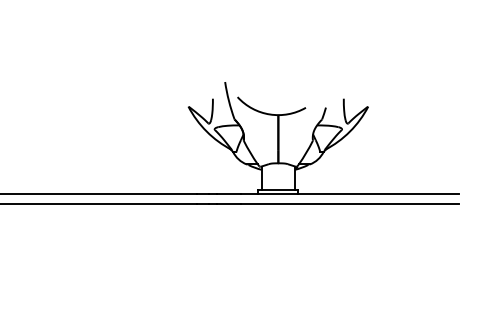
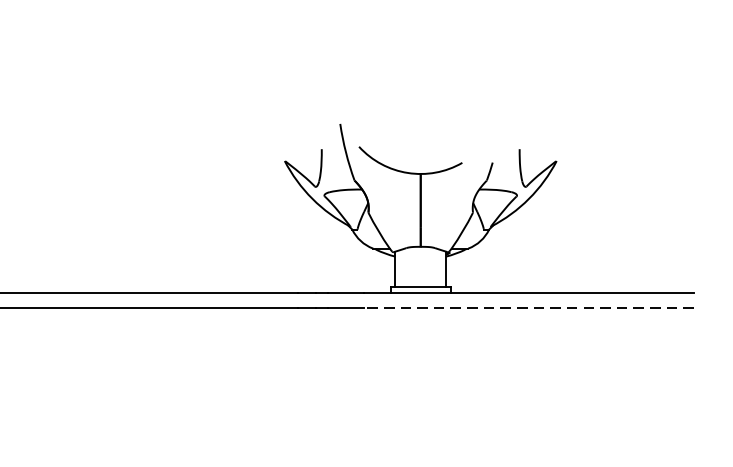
line: (349, 203) -> (528, 307), solid -> dashed

